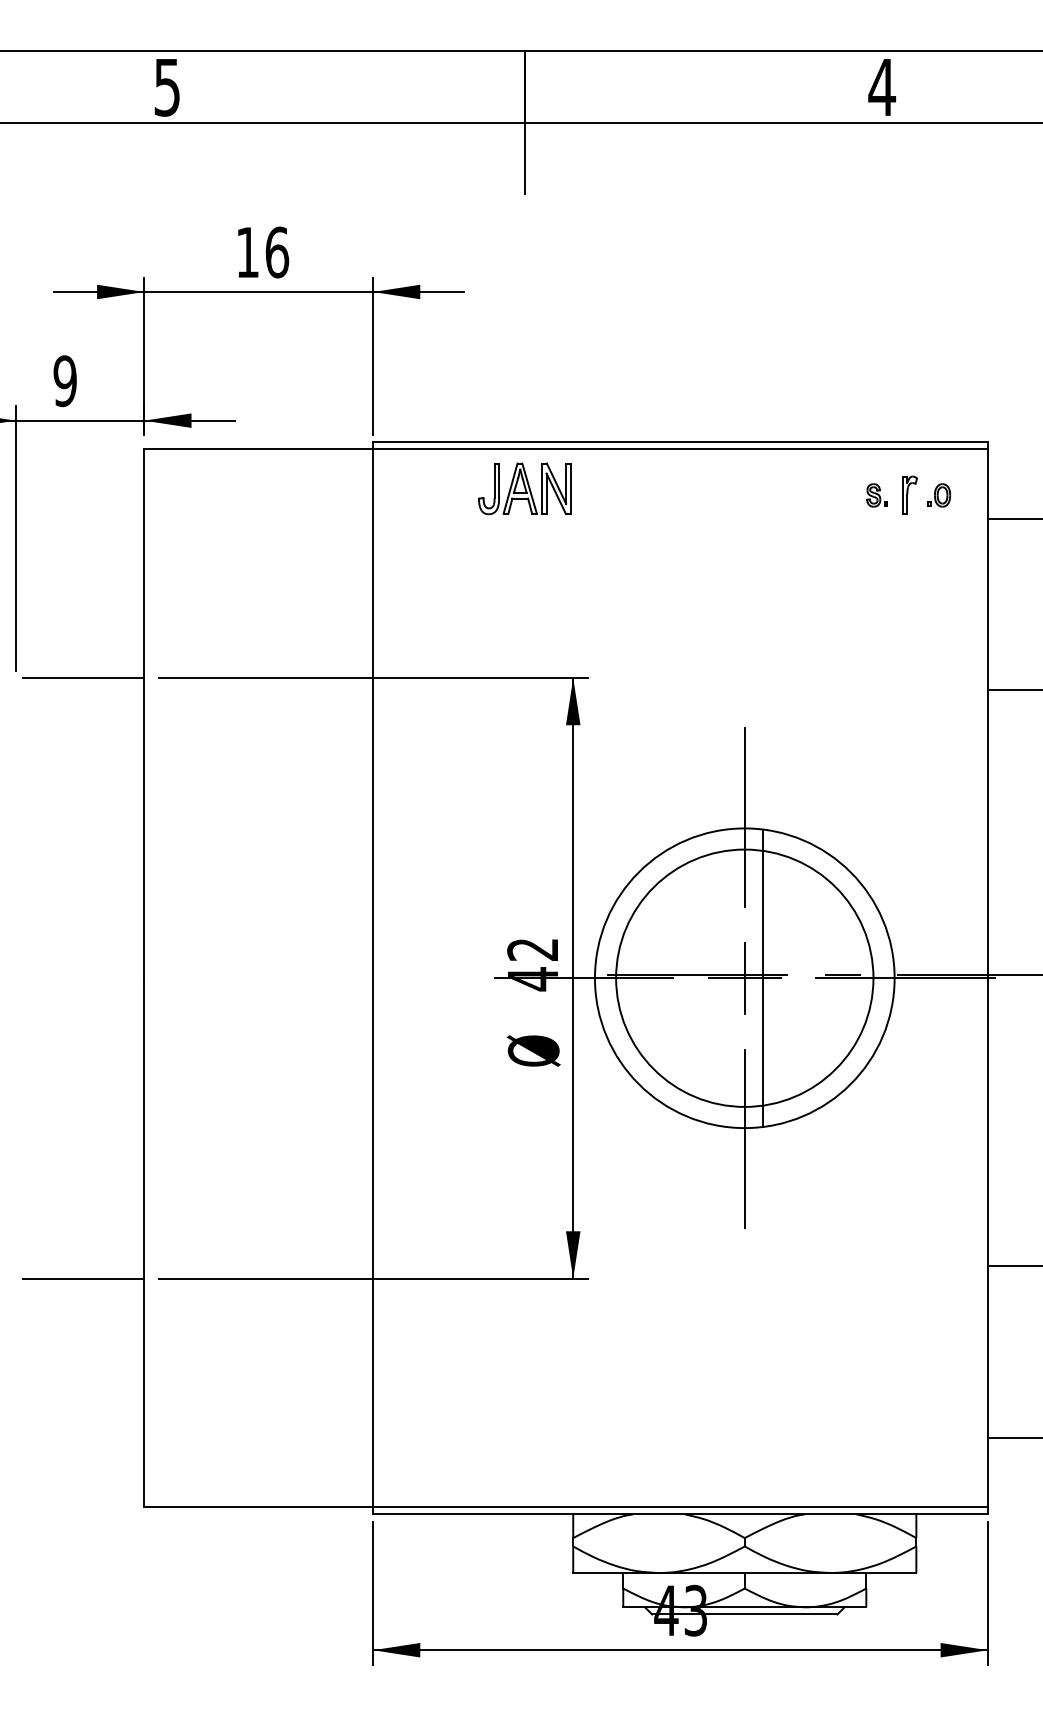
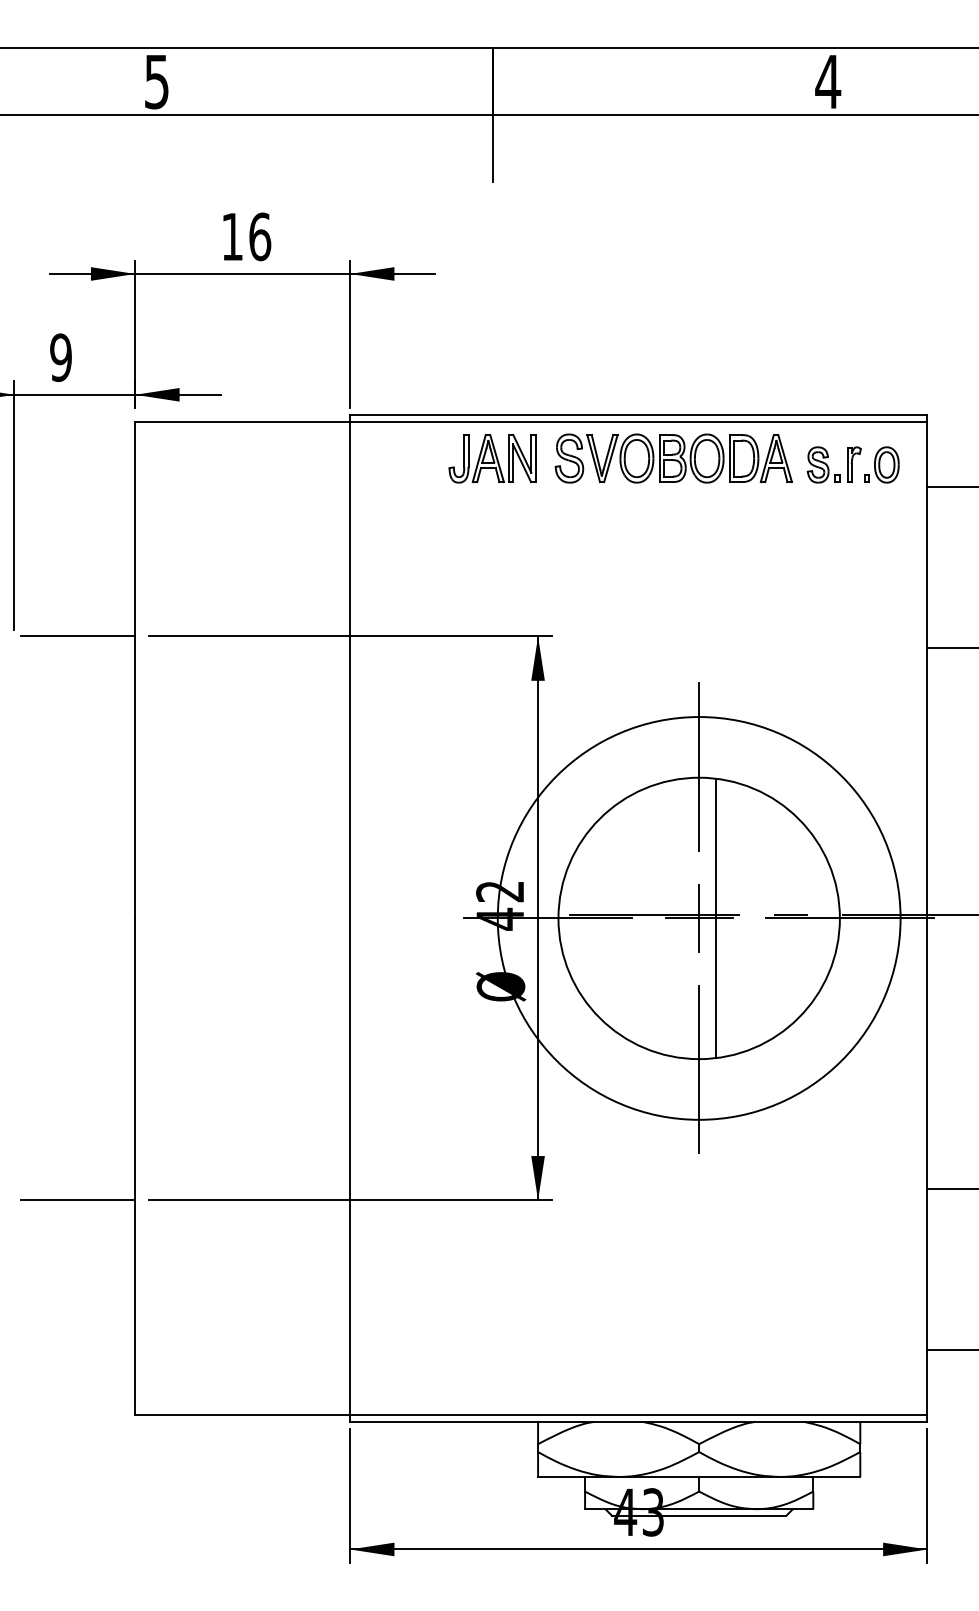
part: (717, 488) -> (673, 458), added
part: (876, 495) -> (822, 465), size x1.67
part: (939, 495) -> (882, 465), size x1.67
circle: (744, 977) -> (698, 917), size x1.67

